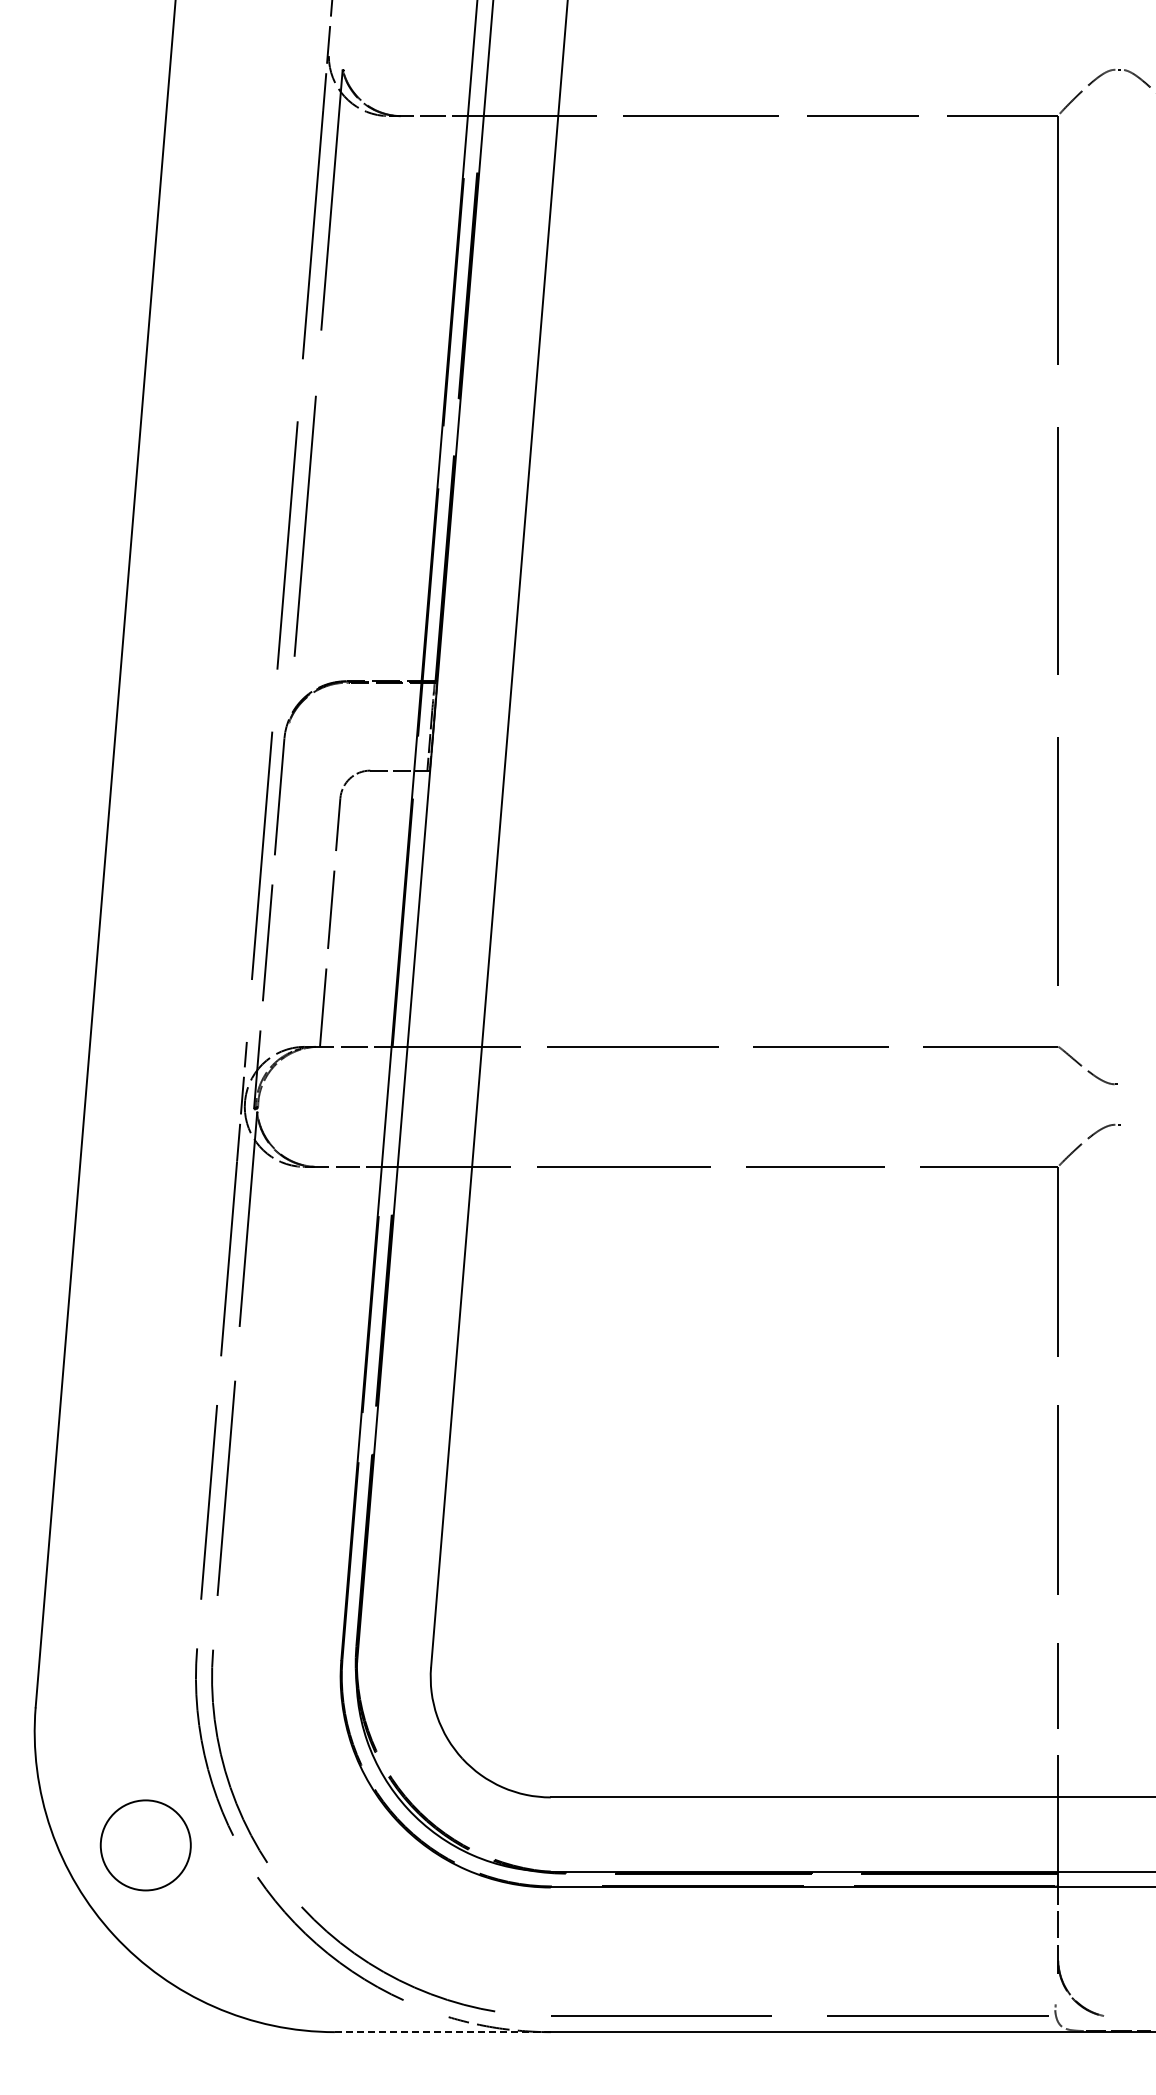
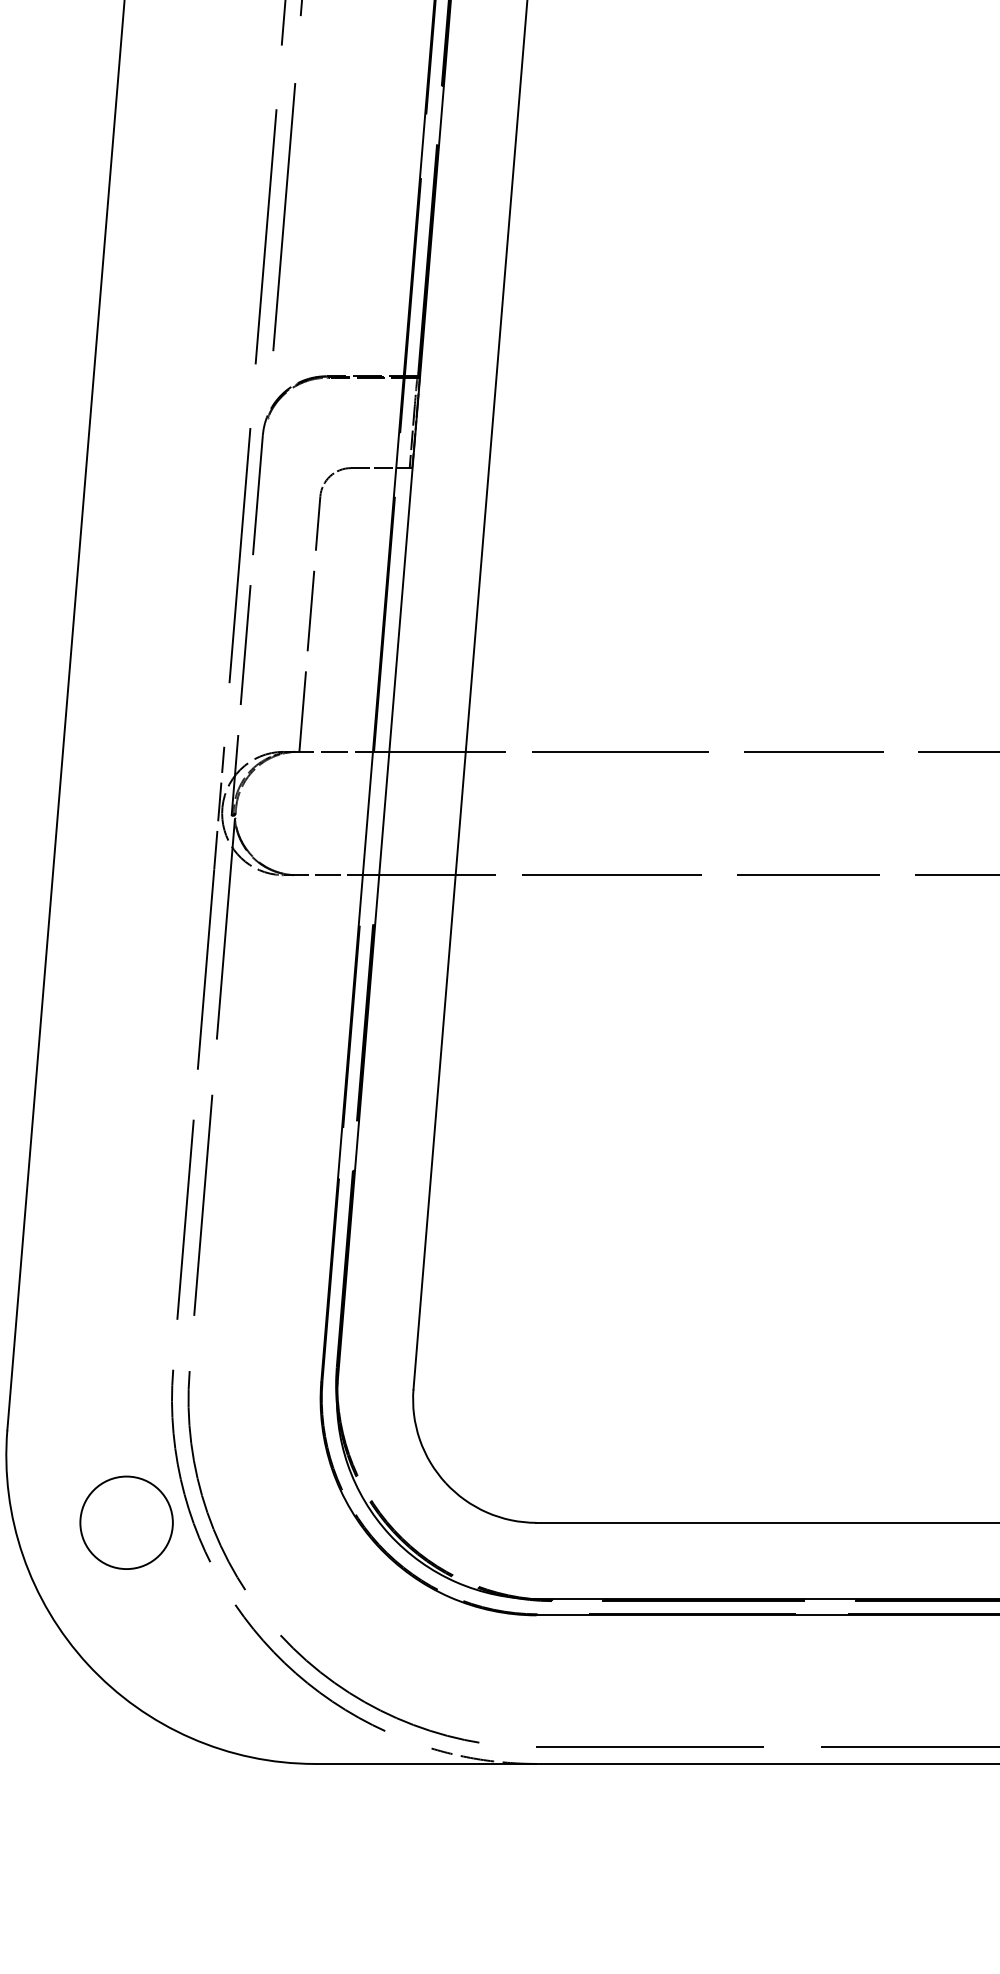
circle: (145, 1845) -> (126, 1522), moved
line: (442, 2032) -> (425, 1764), dashed -> solid

